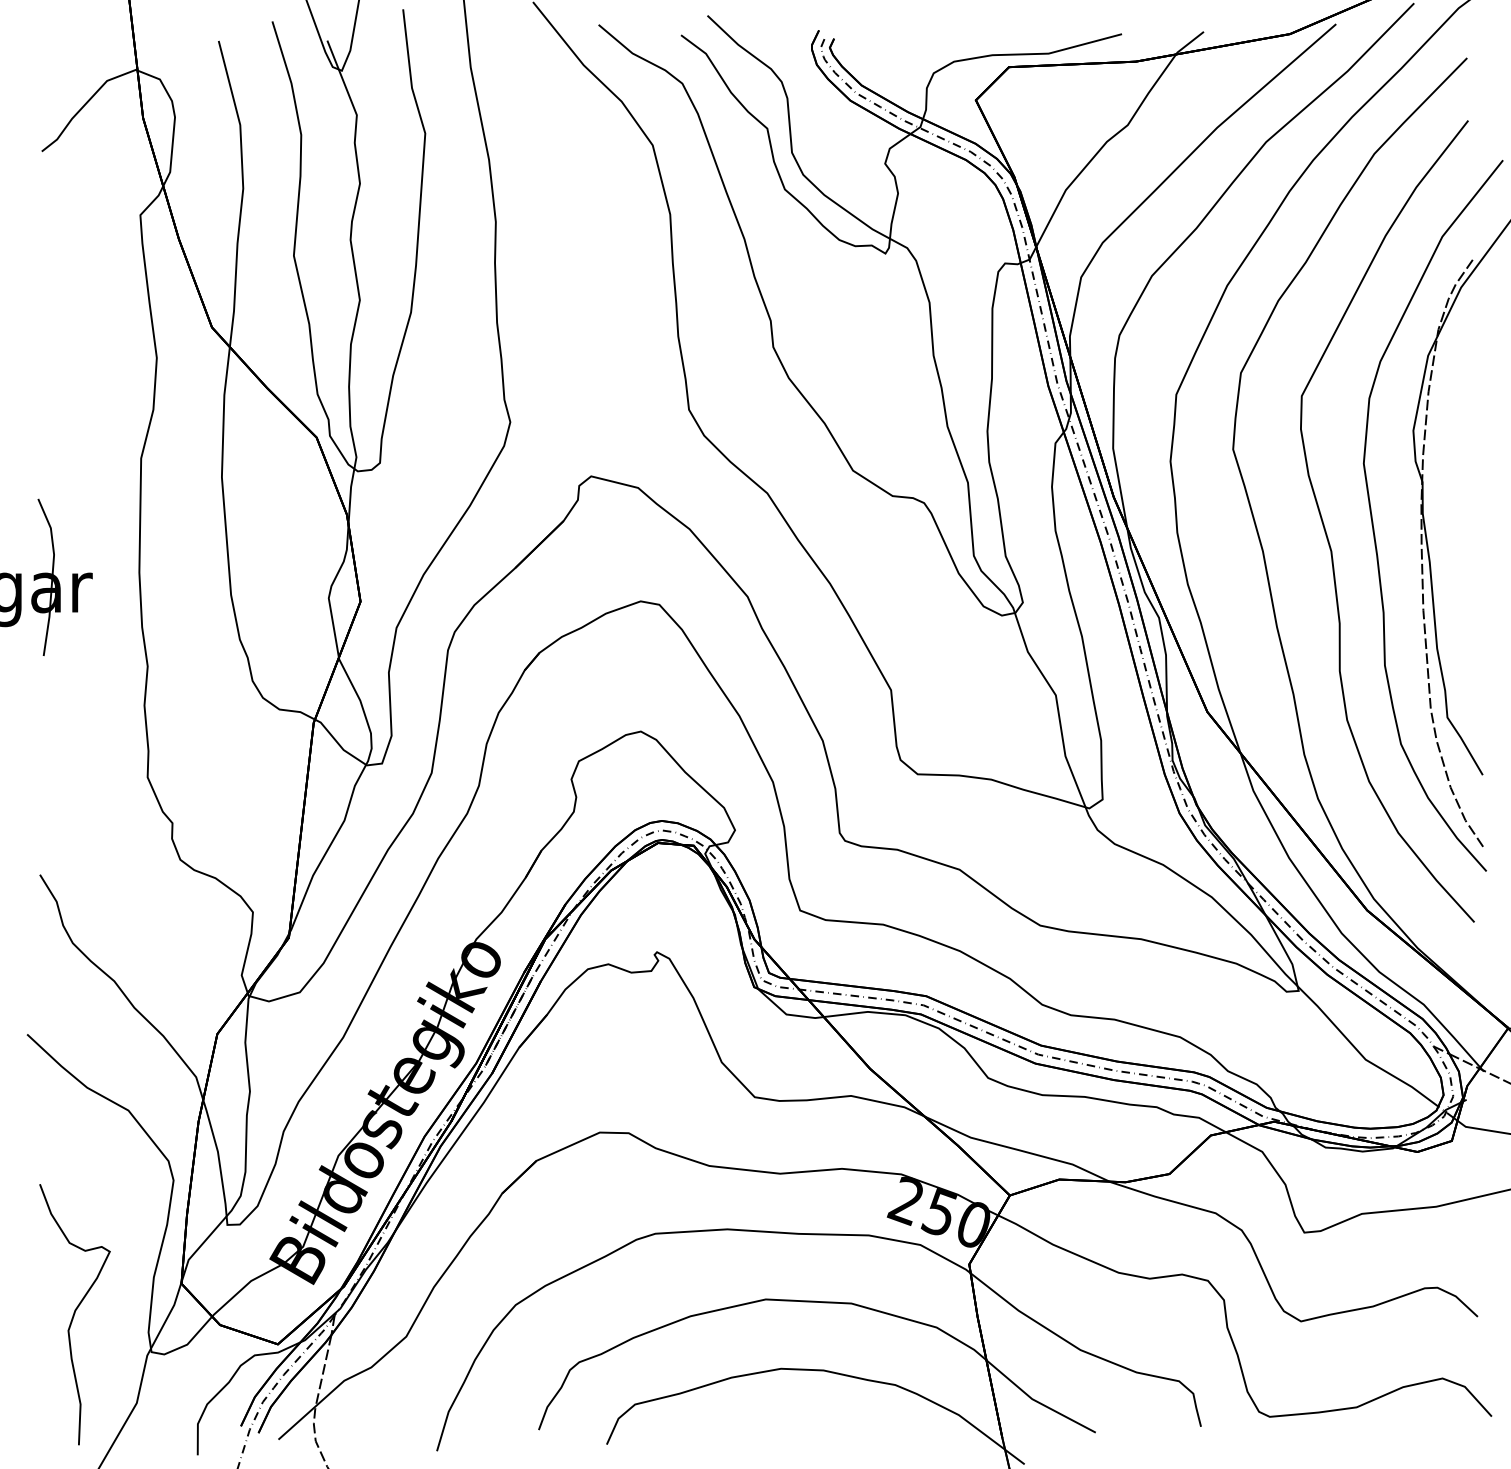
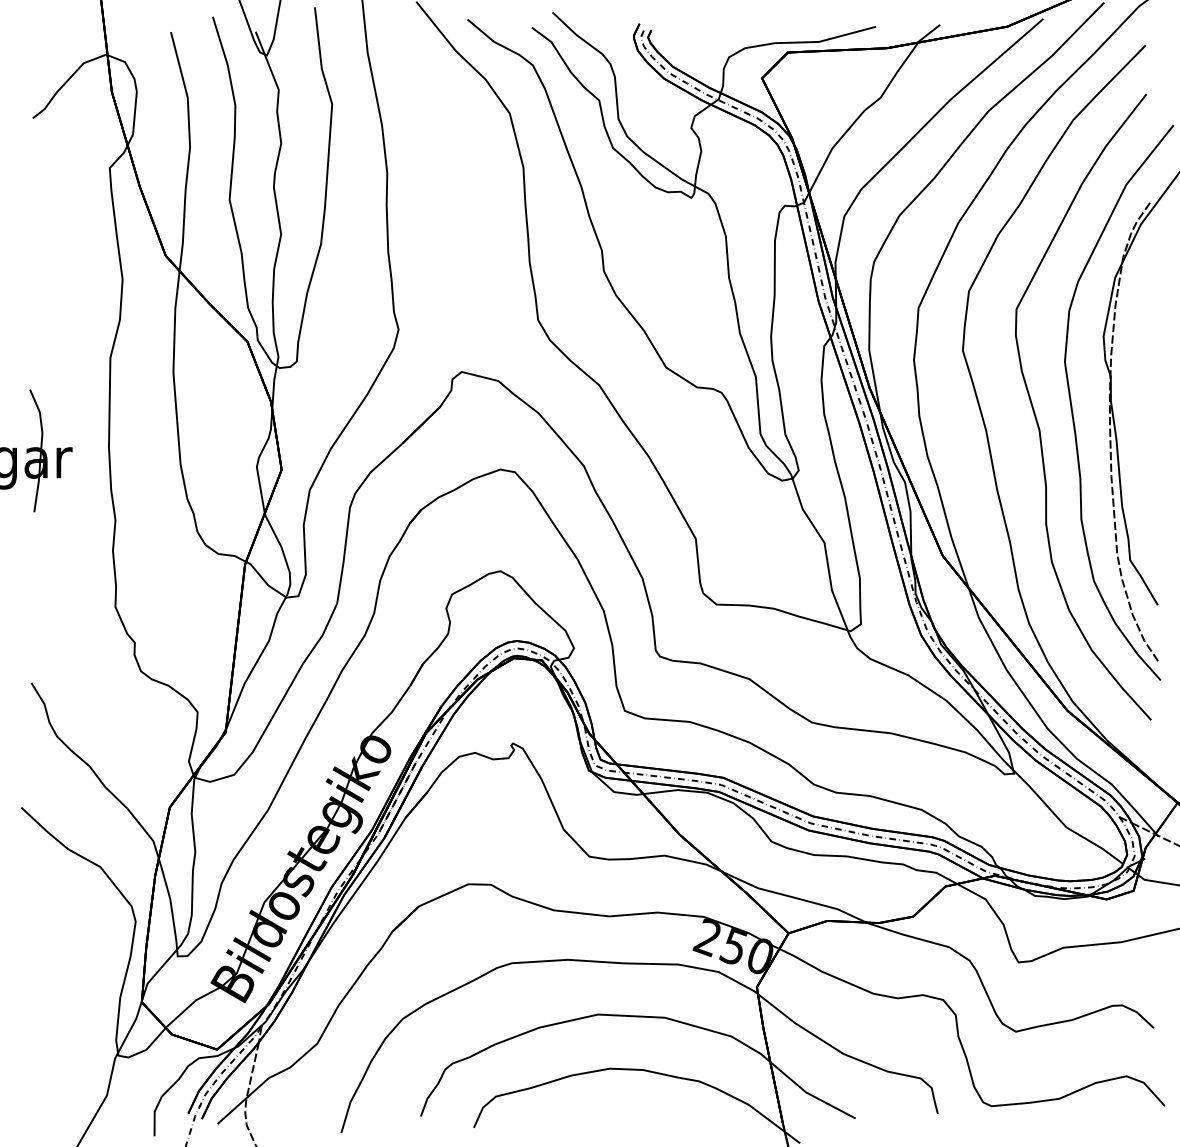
curve: (74, 1314) -> (58, 1026), removed

